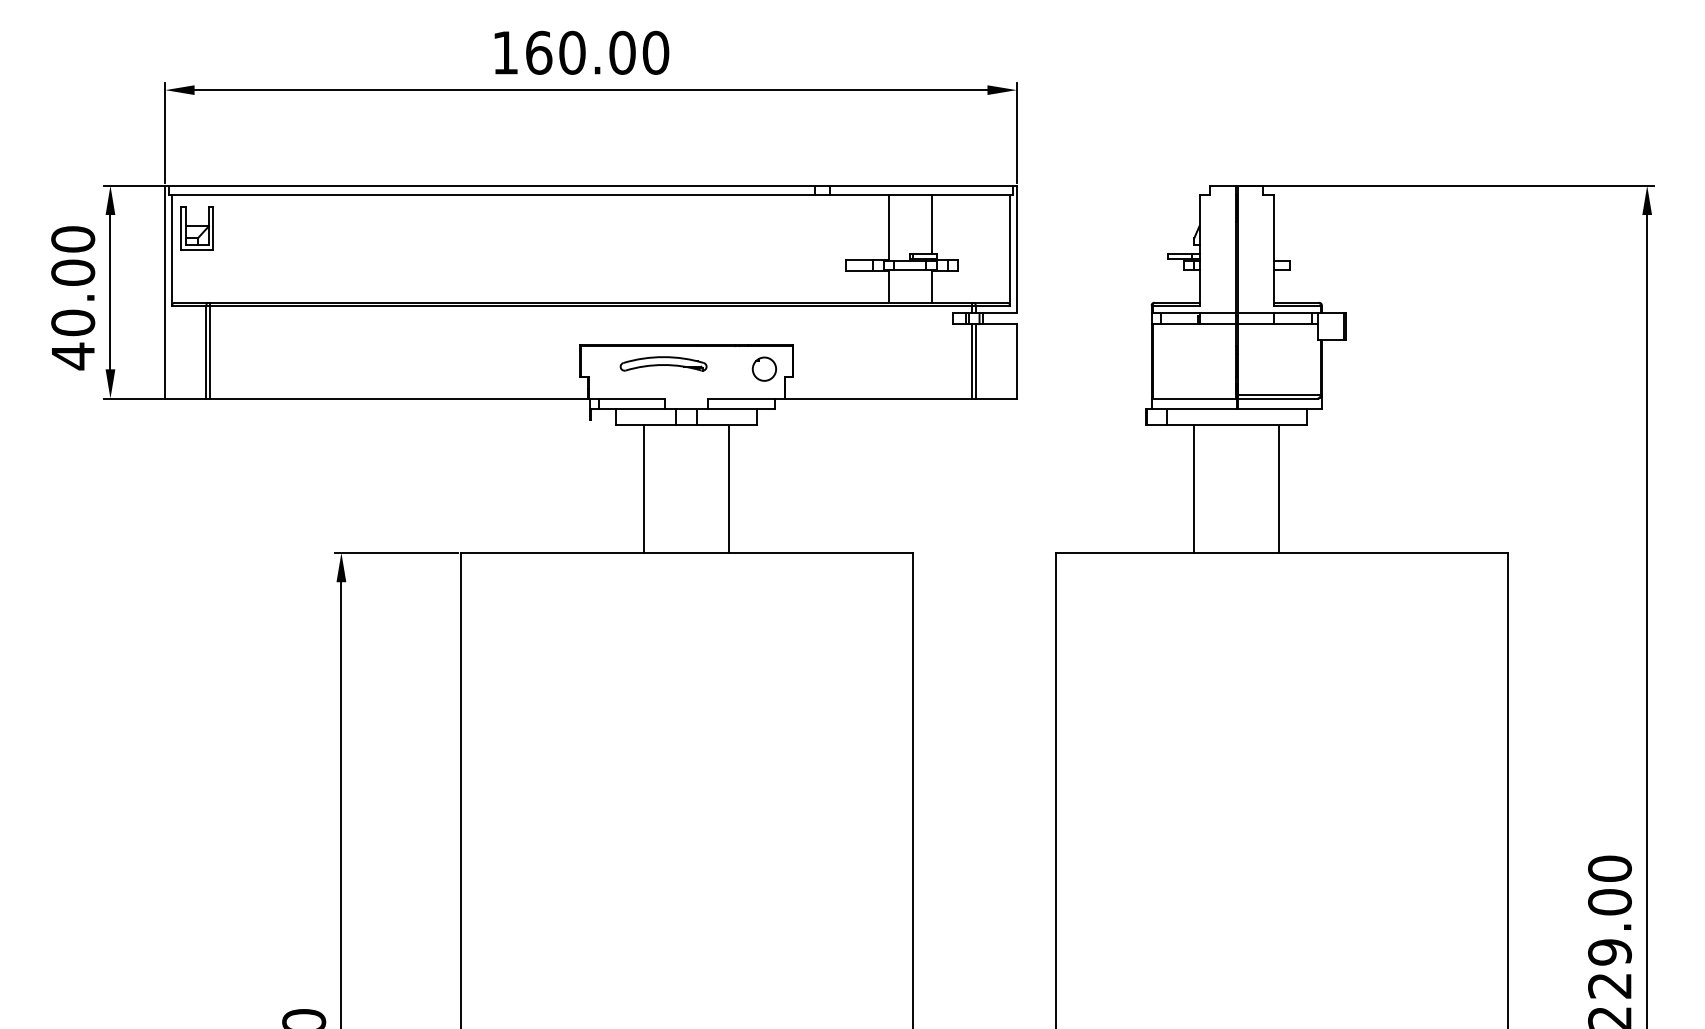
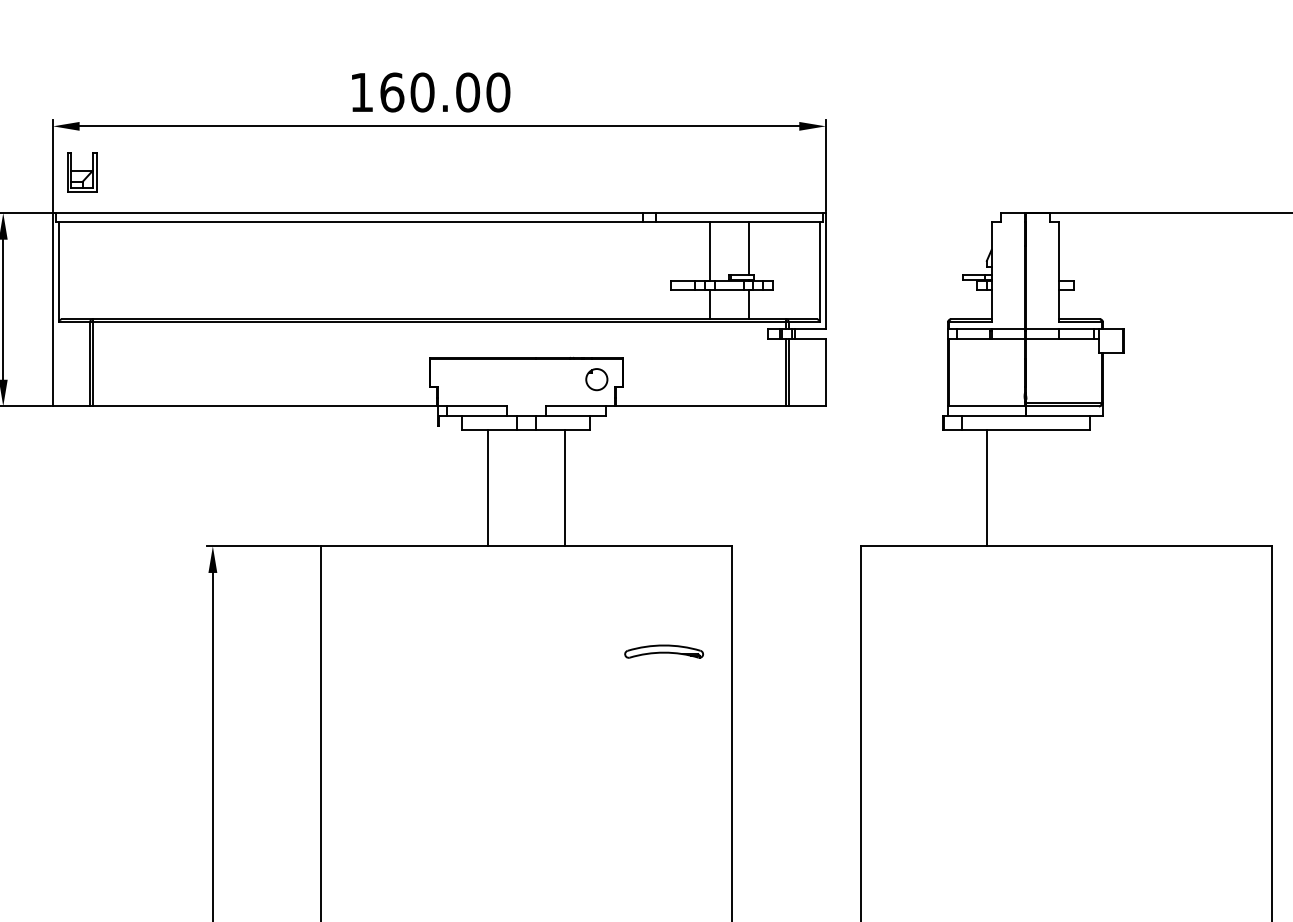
part: (196, 228) -> (81, 172), moved
part: (663, 363) -> (664, 651), moved
line: (1279, 488) -> (1064, 487), removed

